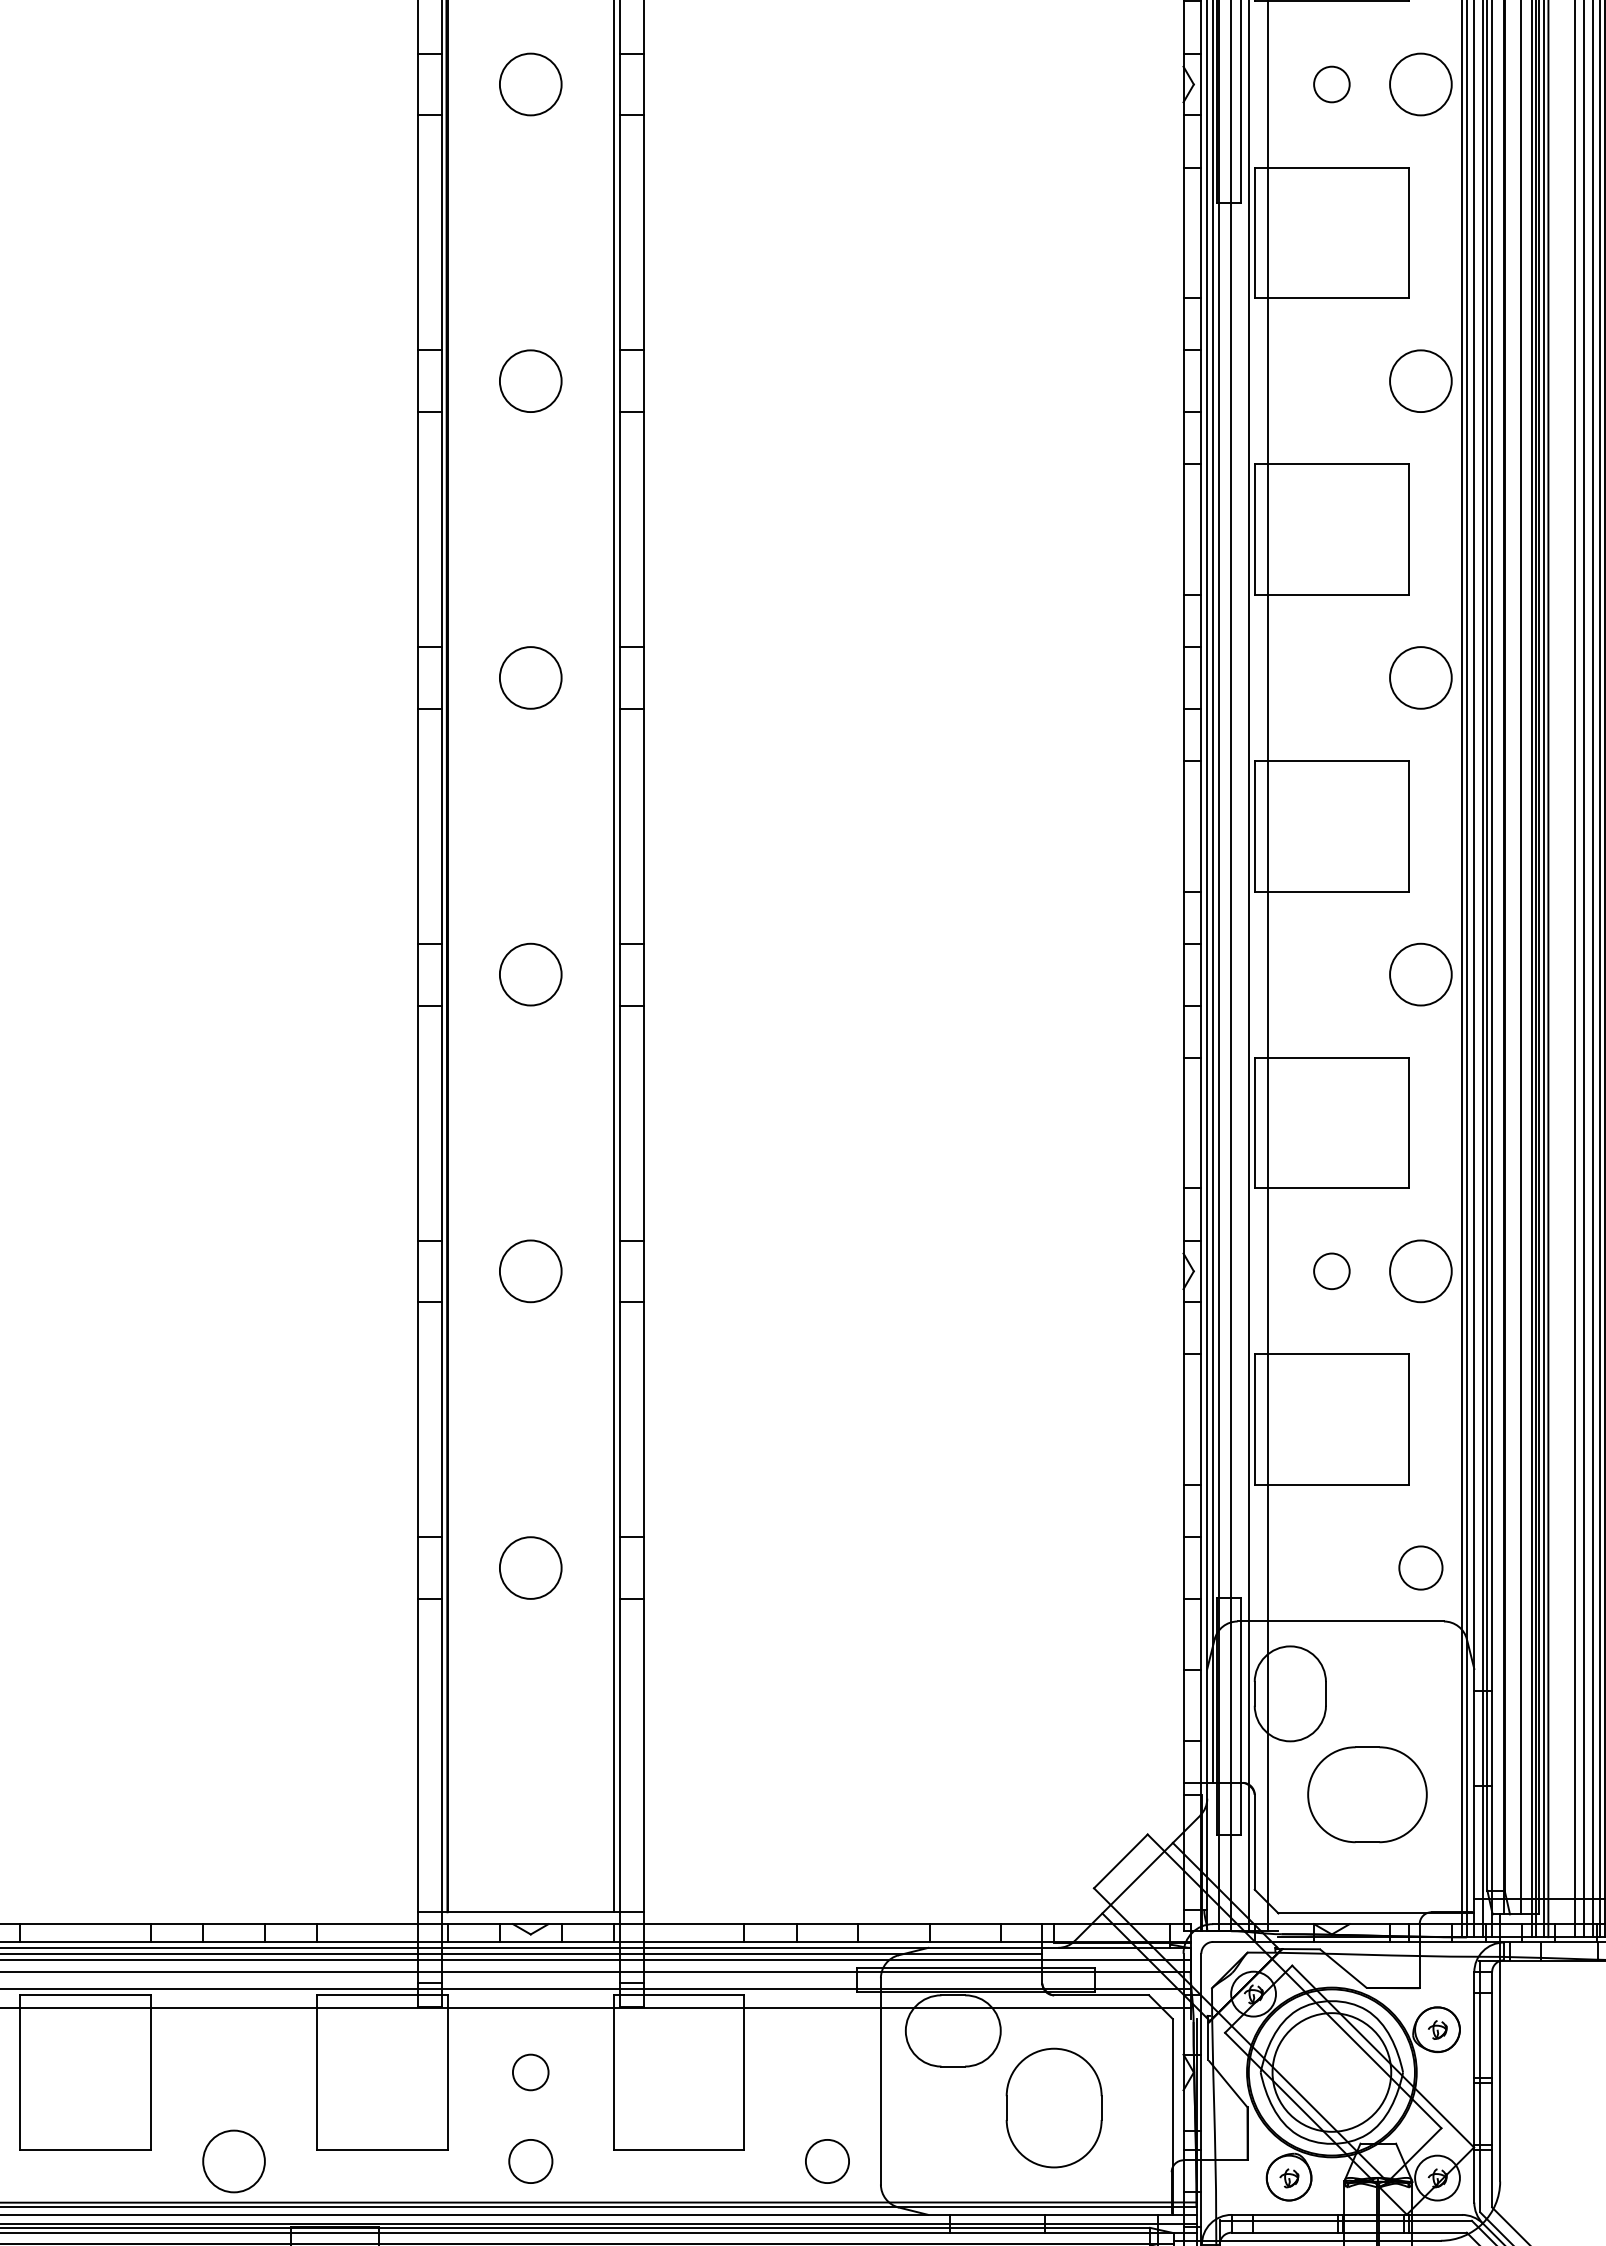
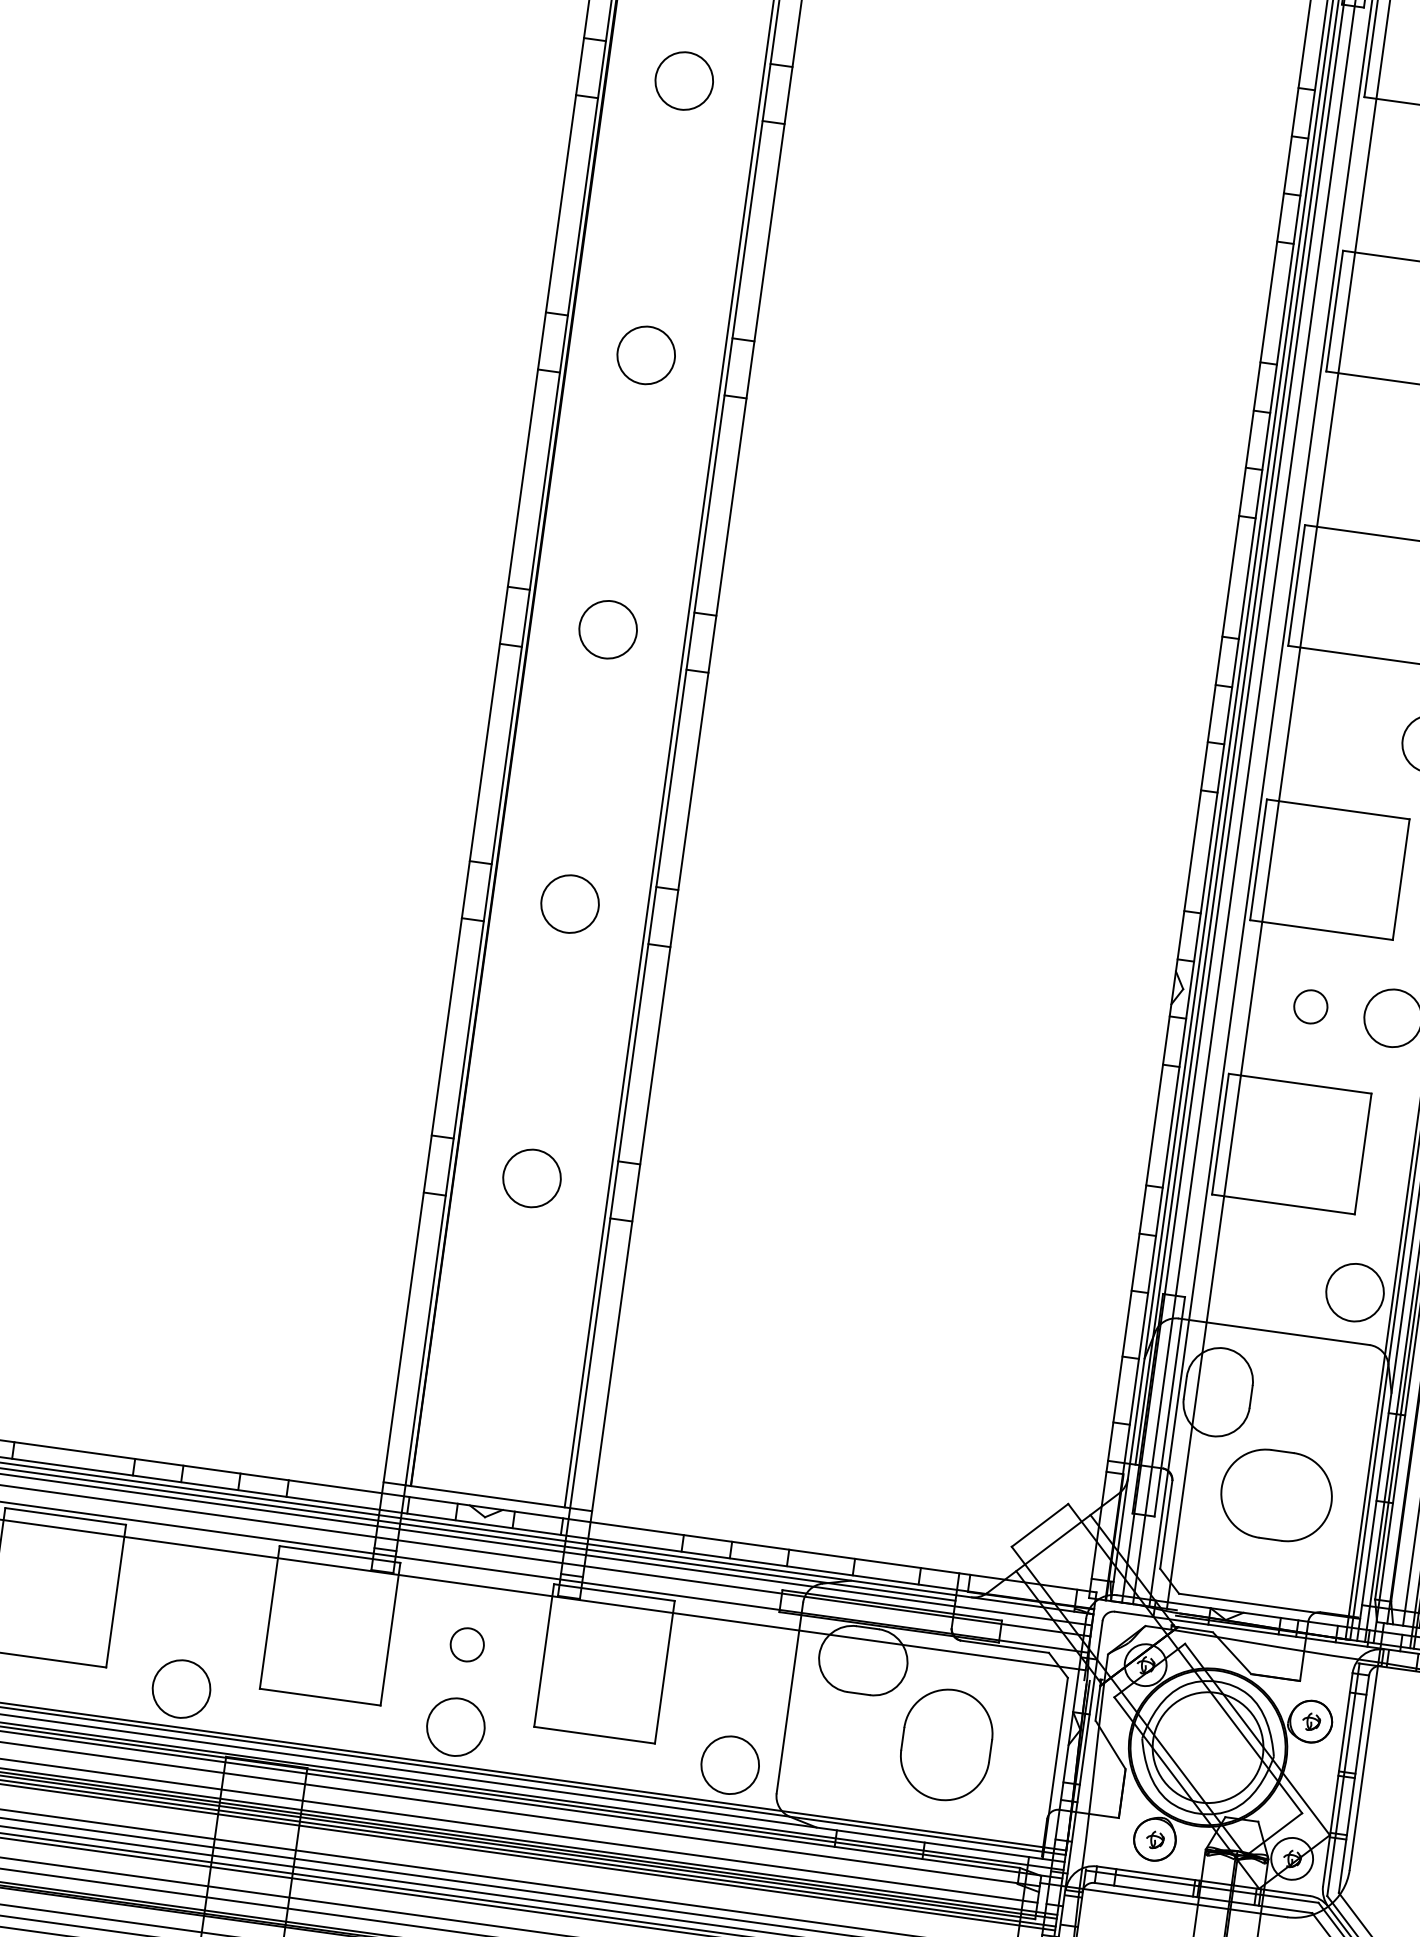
circle: (1420, 1567) -> (1354, 1292), size x1.43
circle: (530, 2161) -> (455, 1727), size x1.43
circle: (827, 2161) -> (730, 1765), size x1.43

